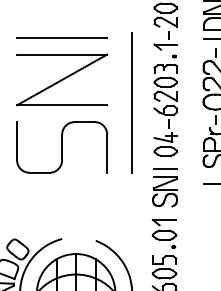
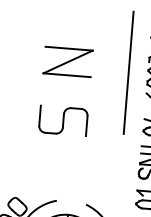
line: (62, 37) -> (71, 24), removed
part: (62, 79) -> (68, 61), size x0.6
line: (131, 102) -> (128, 72), moved
part: (62, 147) -> (63, 120), size x0.6

